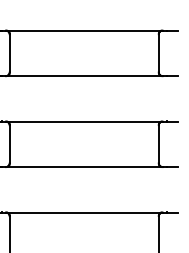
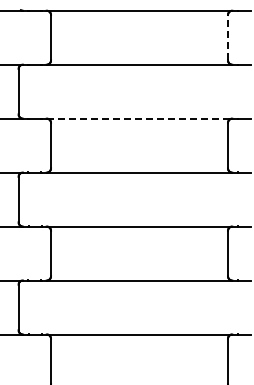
line: (159, 53) -> (228, 37), solid -> dashed
line: (84, 121) -> (139, 118), solid -> dashed

